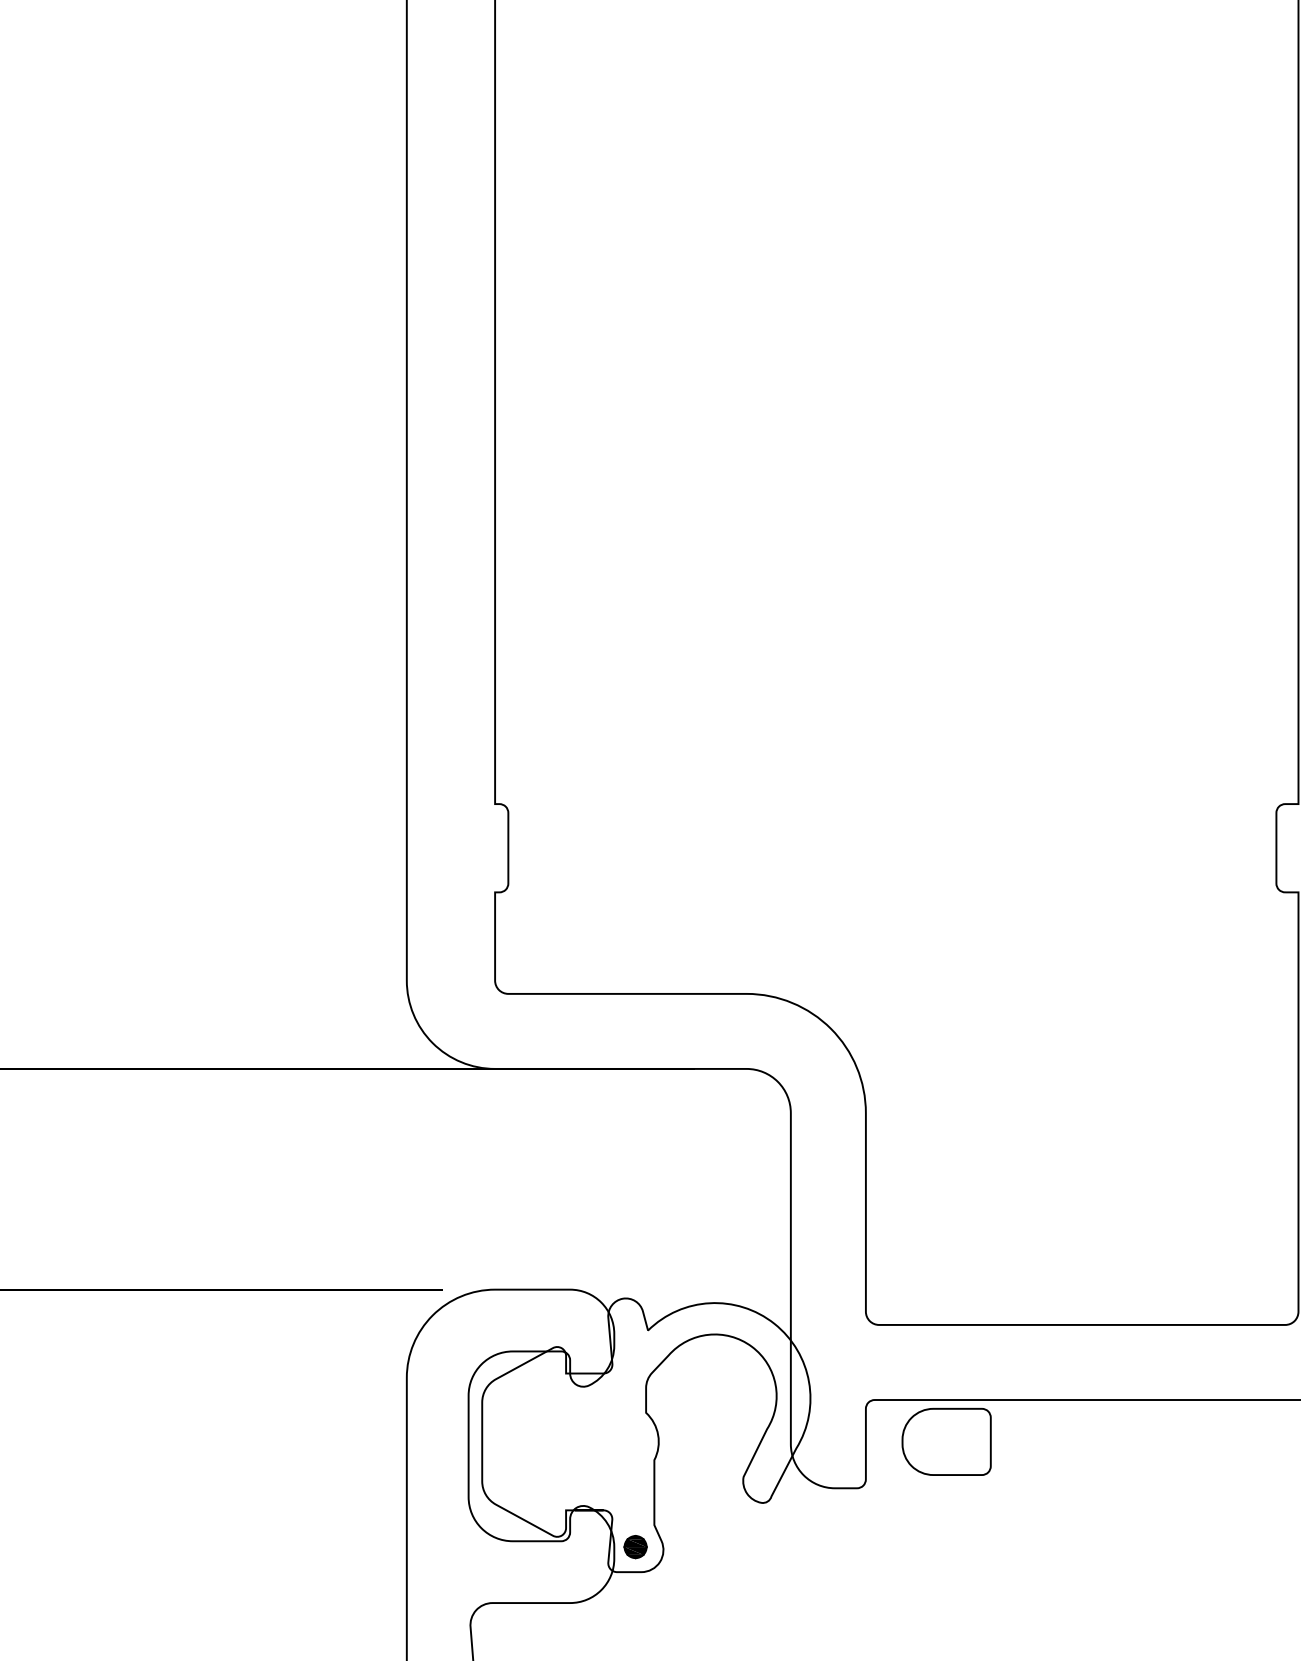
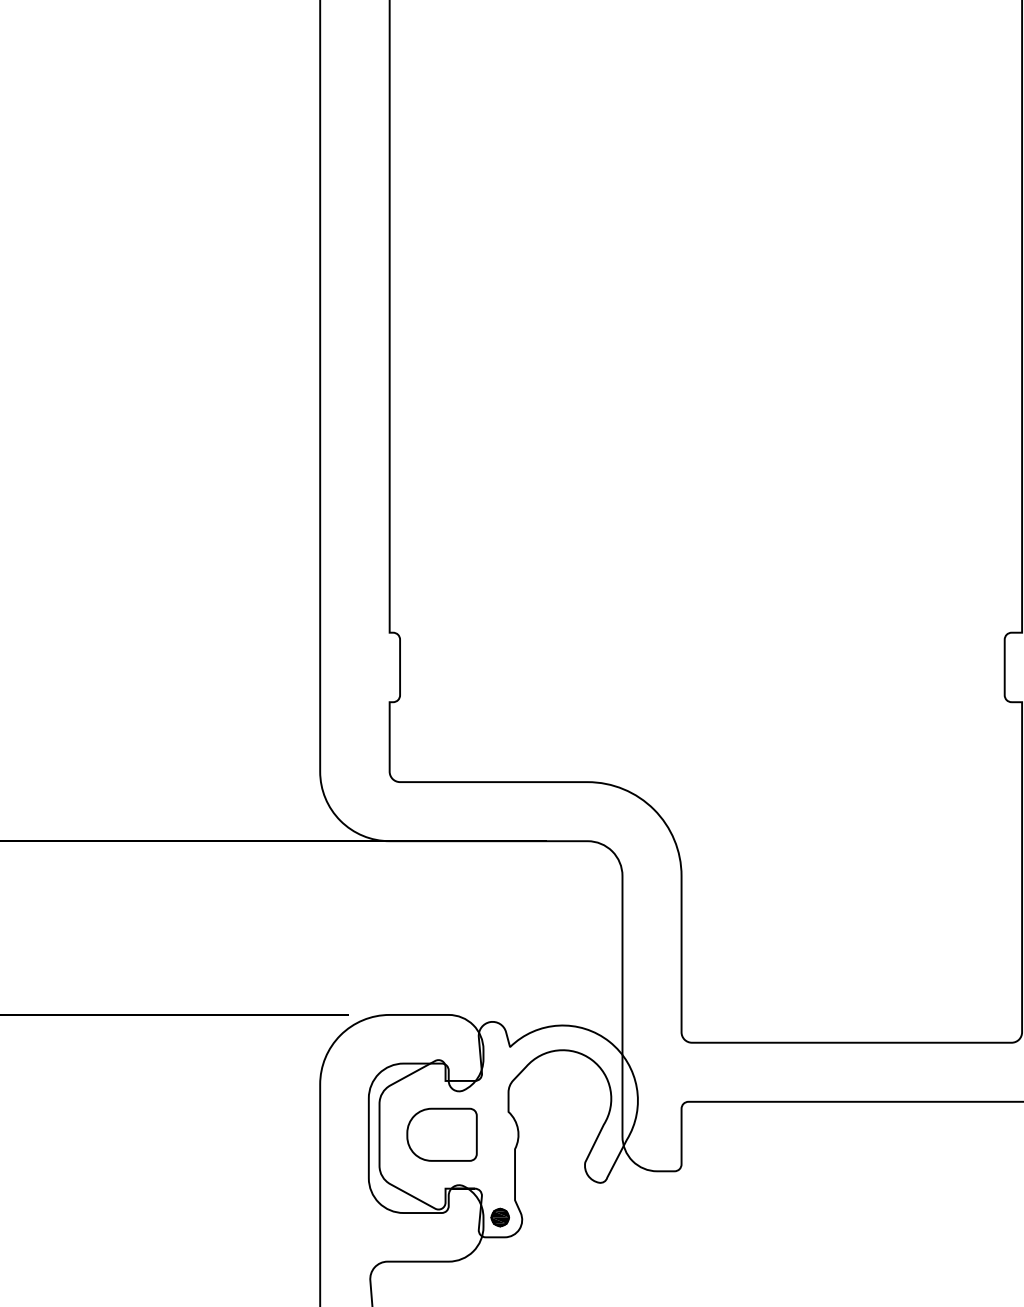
part: (946, 1441) -> (441, 1134), moved

